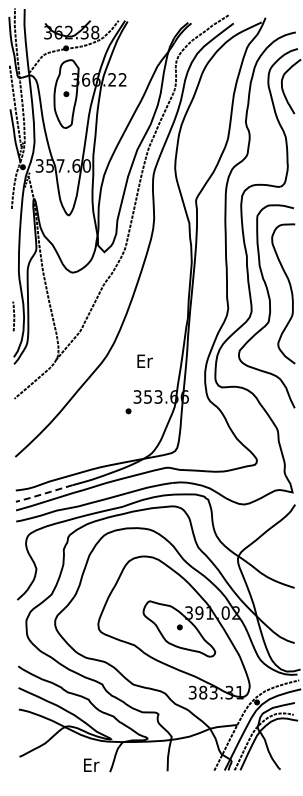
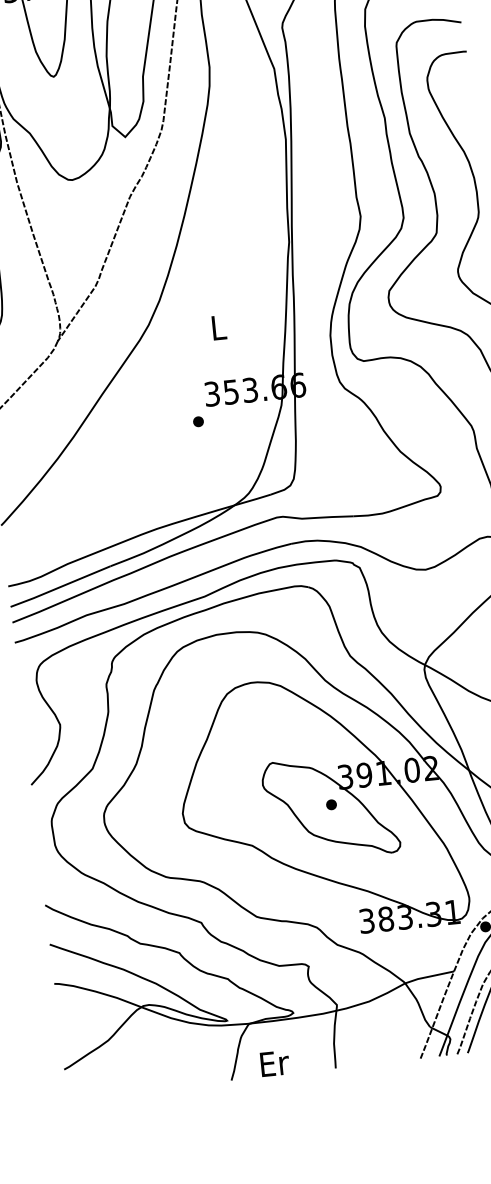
text: (144, 360) -> (218, 326), Er -> L
line: (44, 493) -> (60, 586), dashed -> solid
text: (91, 764) -> (274, 1062), moved

